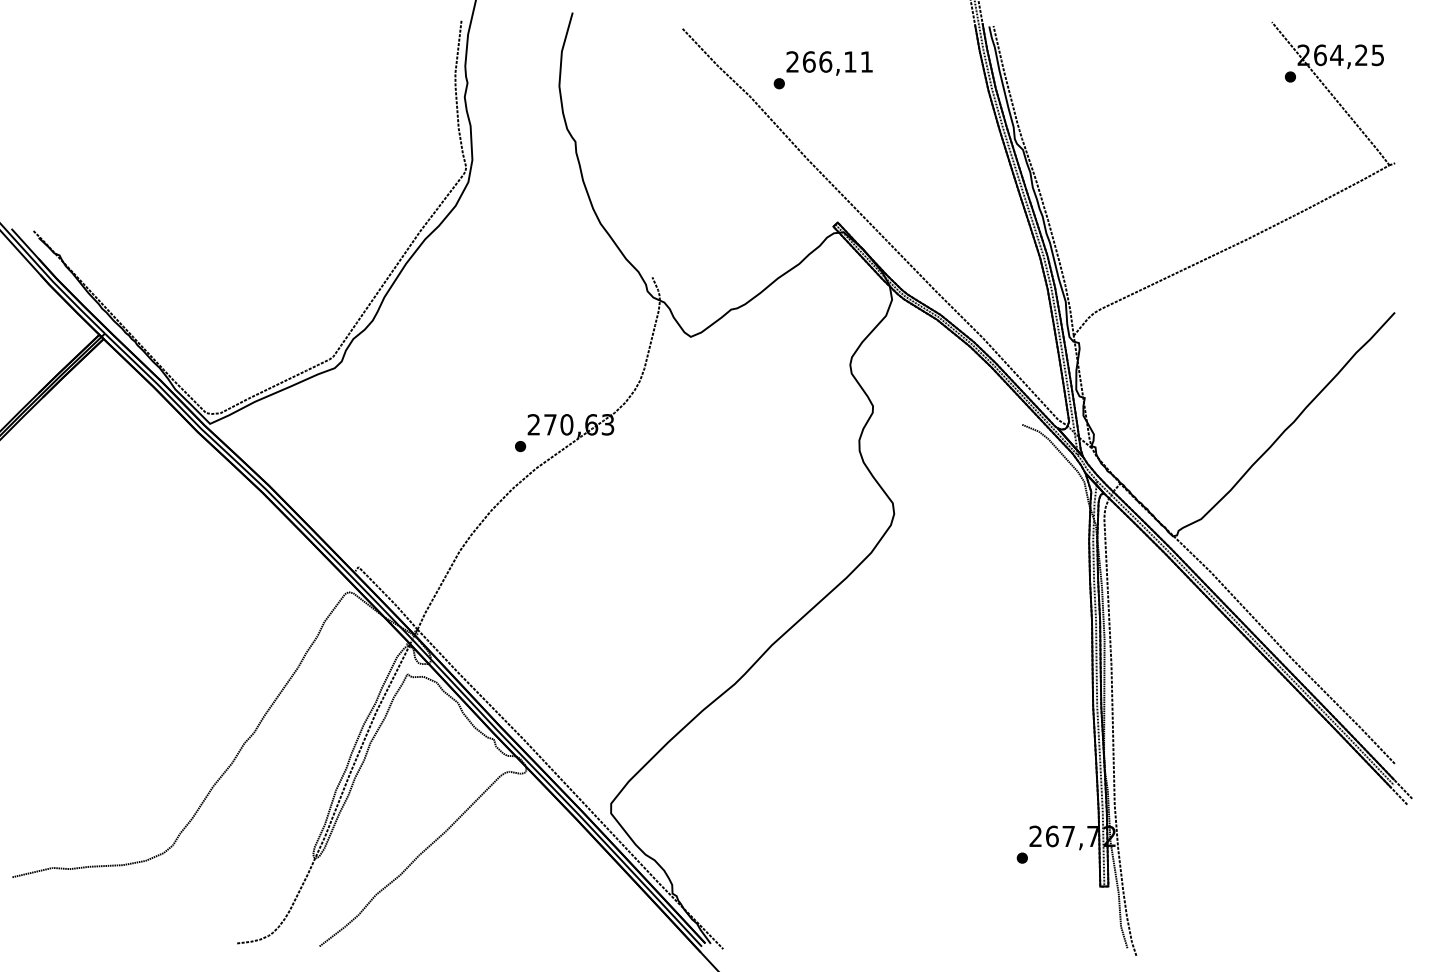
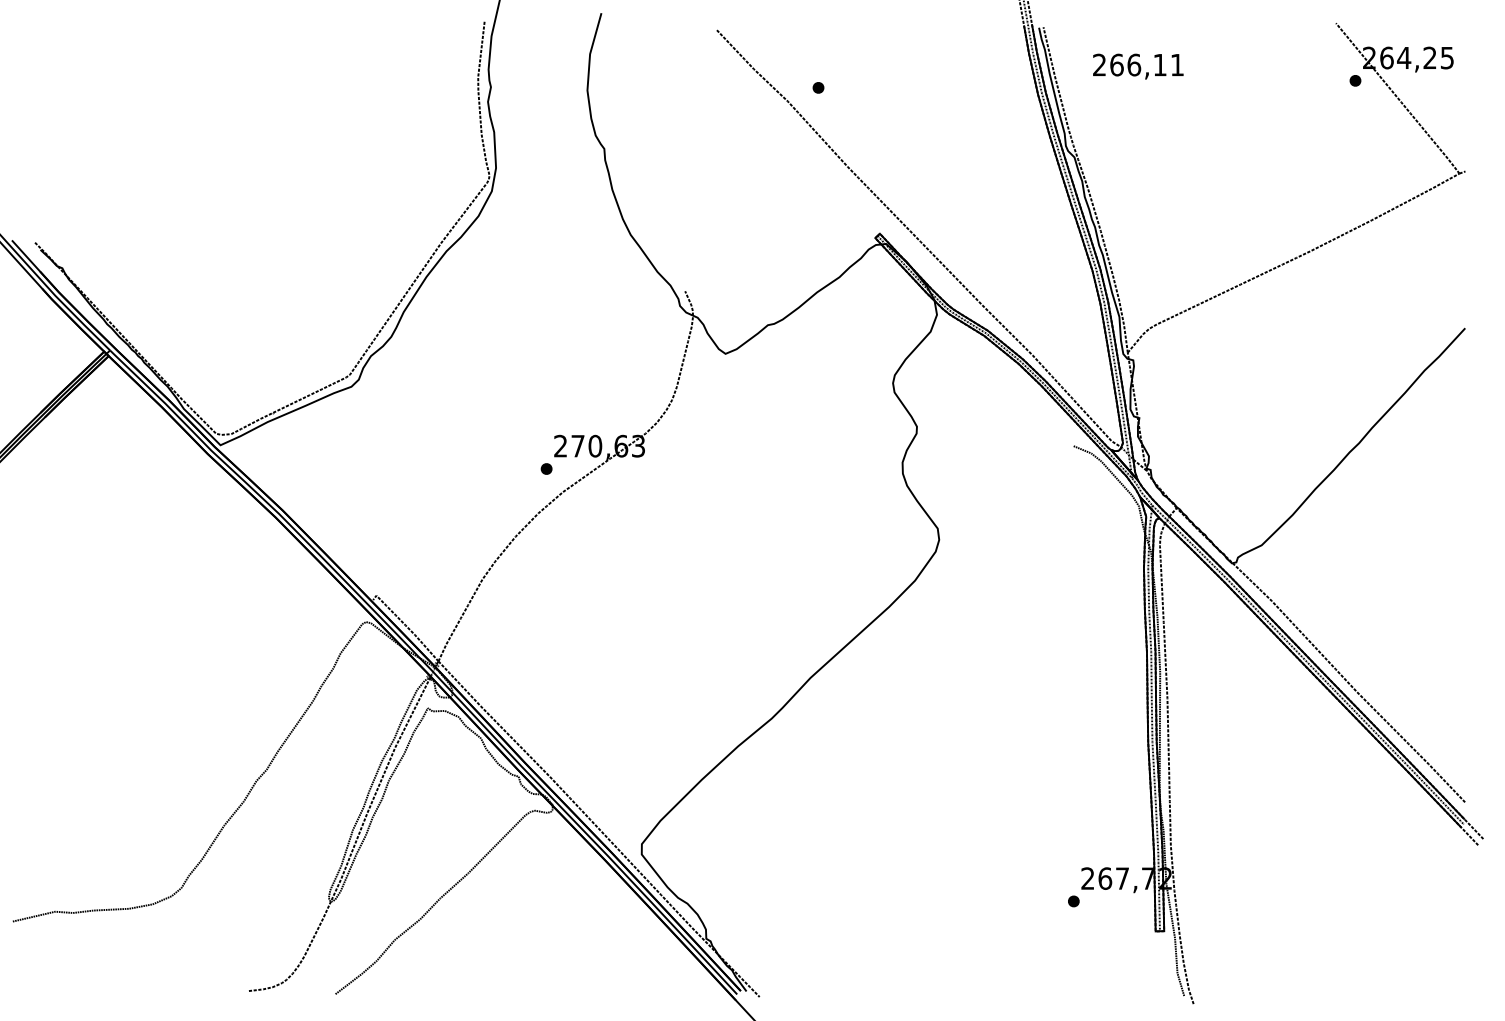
text: (829, 63) -> (1138, 66), moved

